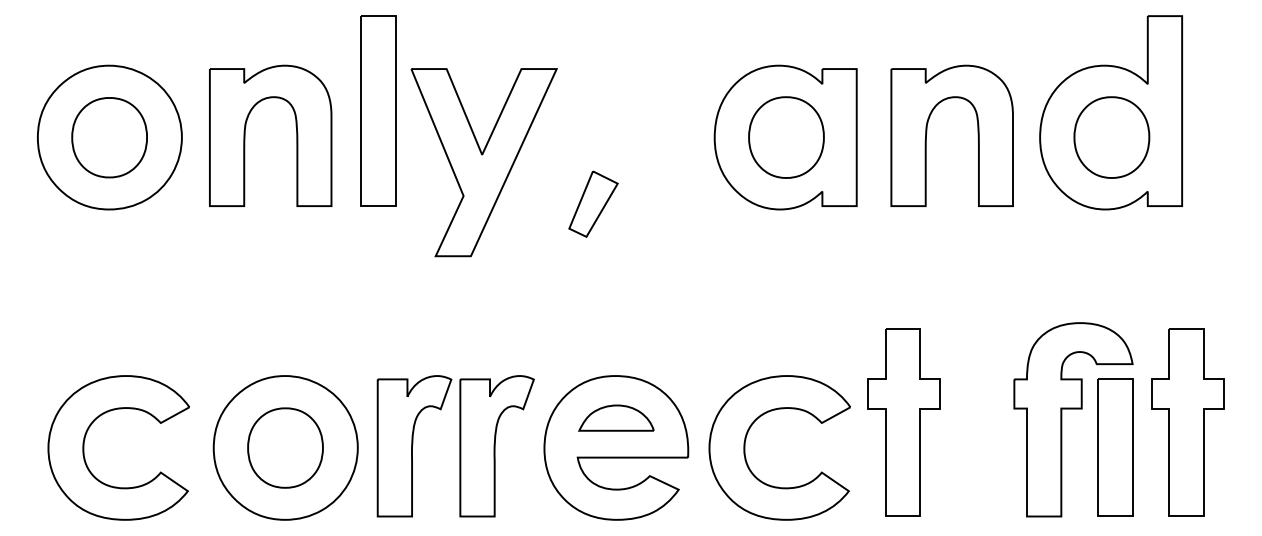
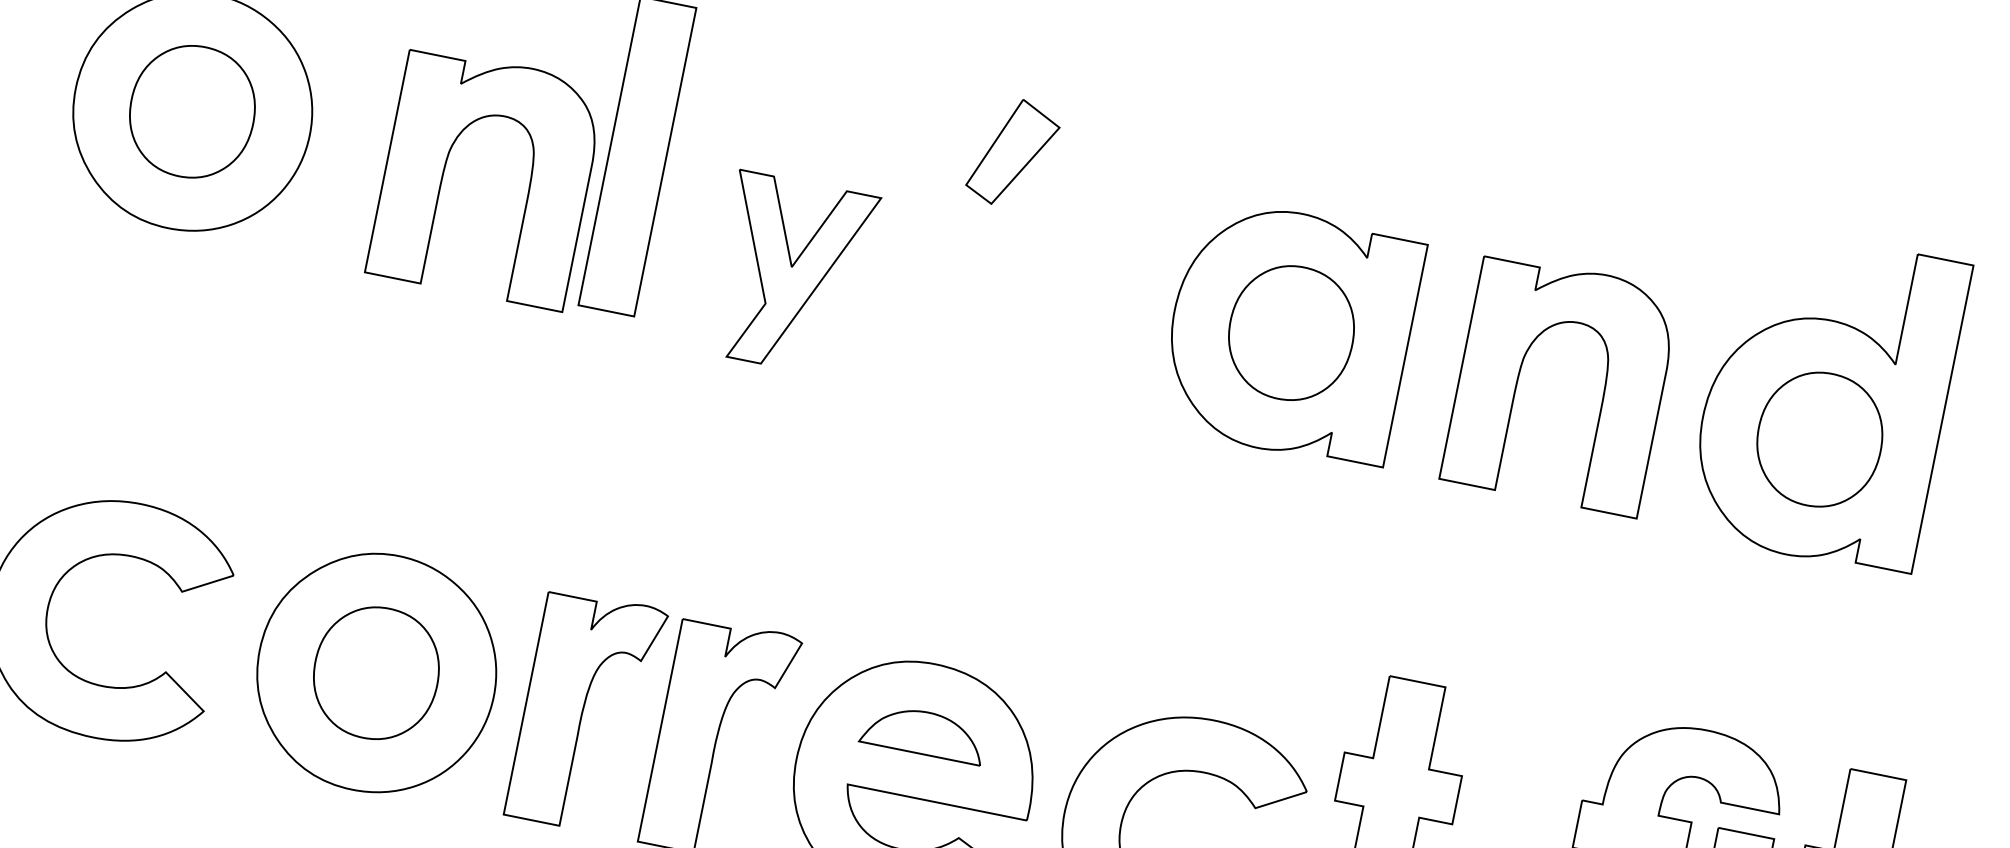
part: (245, 135) -> (445, 169), moved
part: (483, 162) -> (791, 274), size x0.6
part: (593, 203) -> (1013, 151), moved

